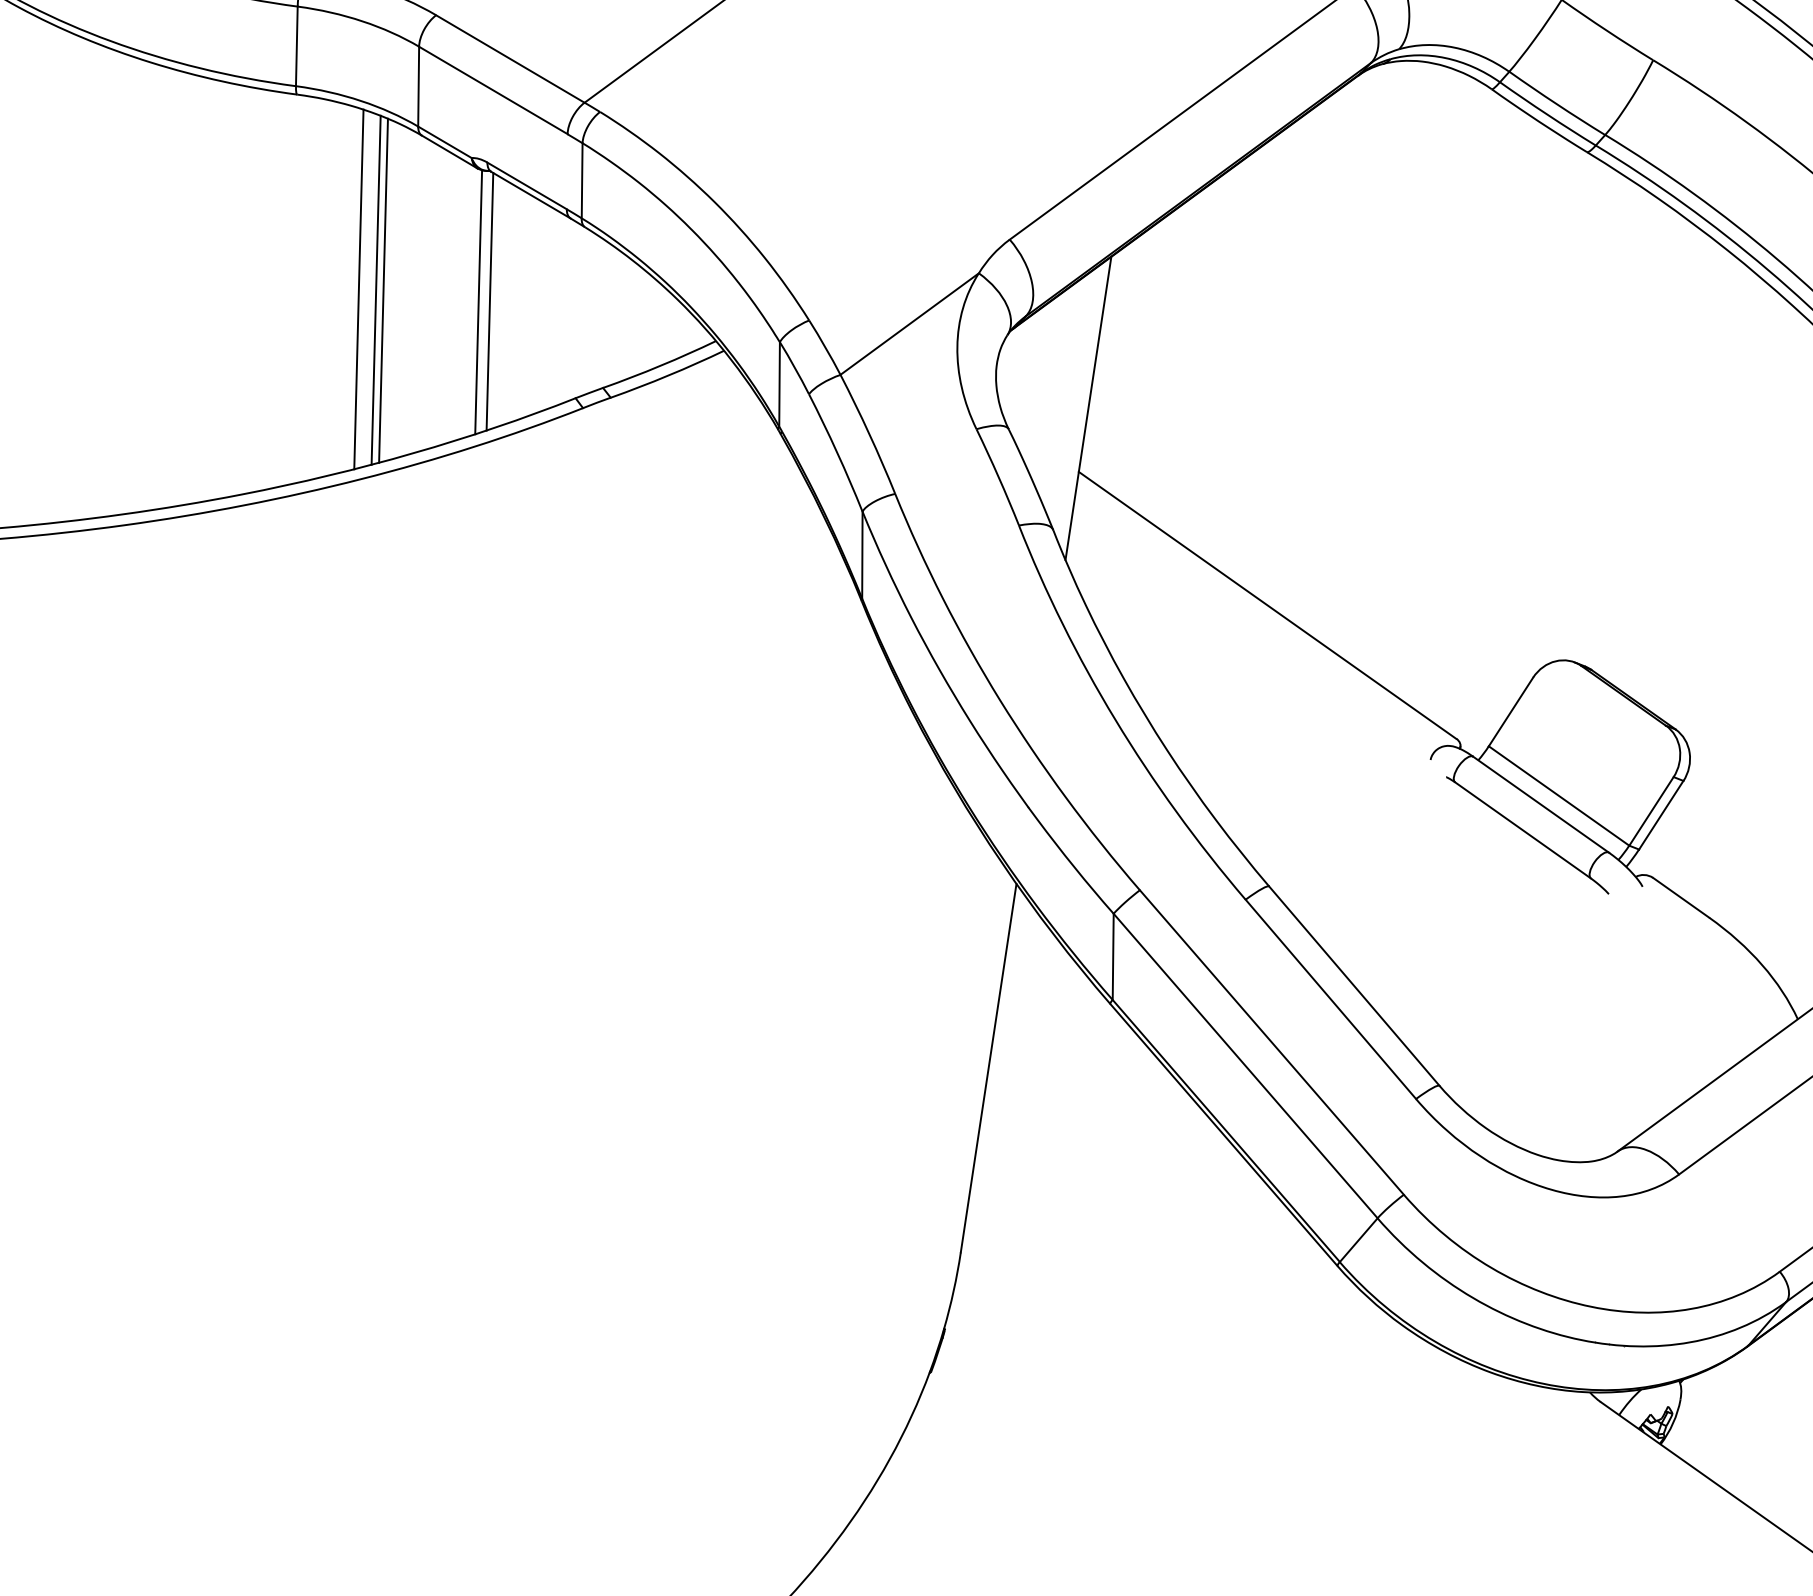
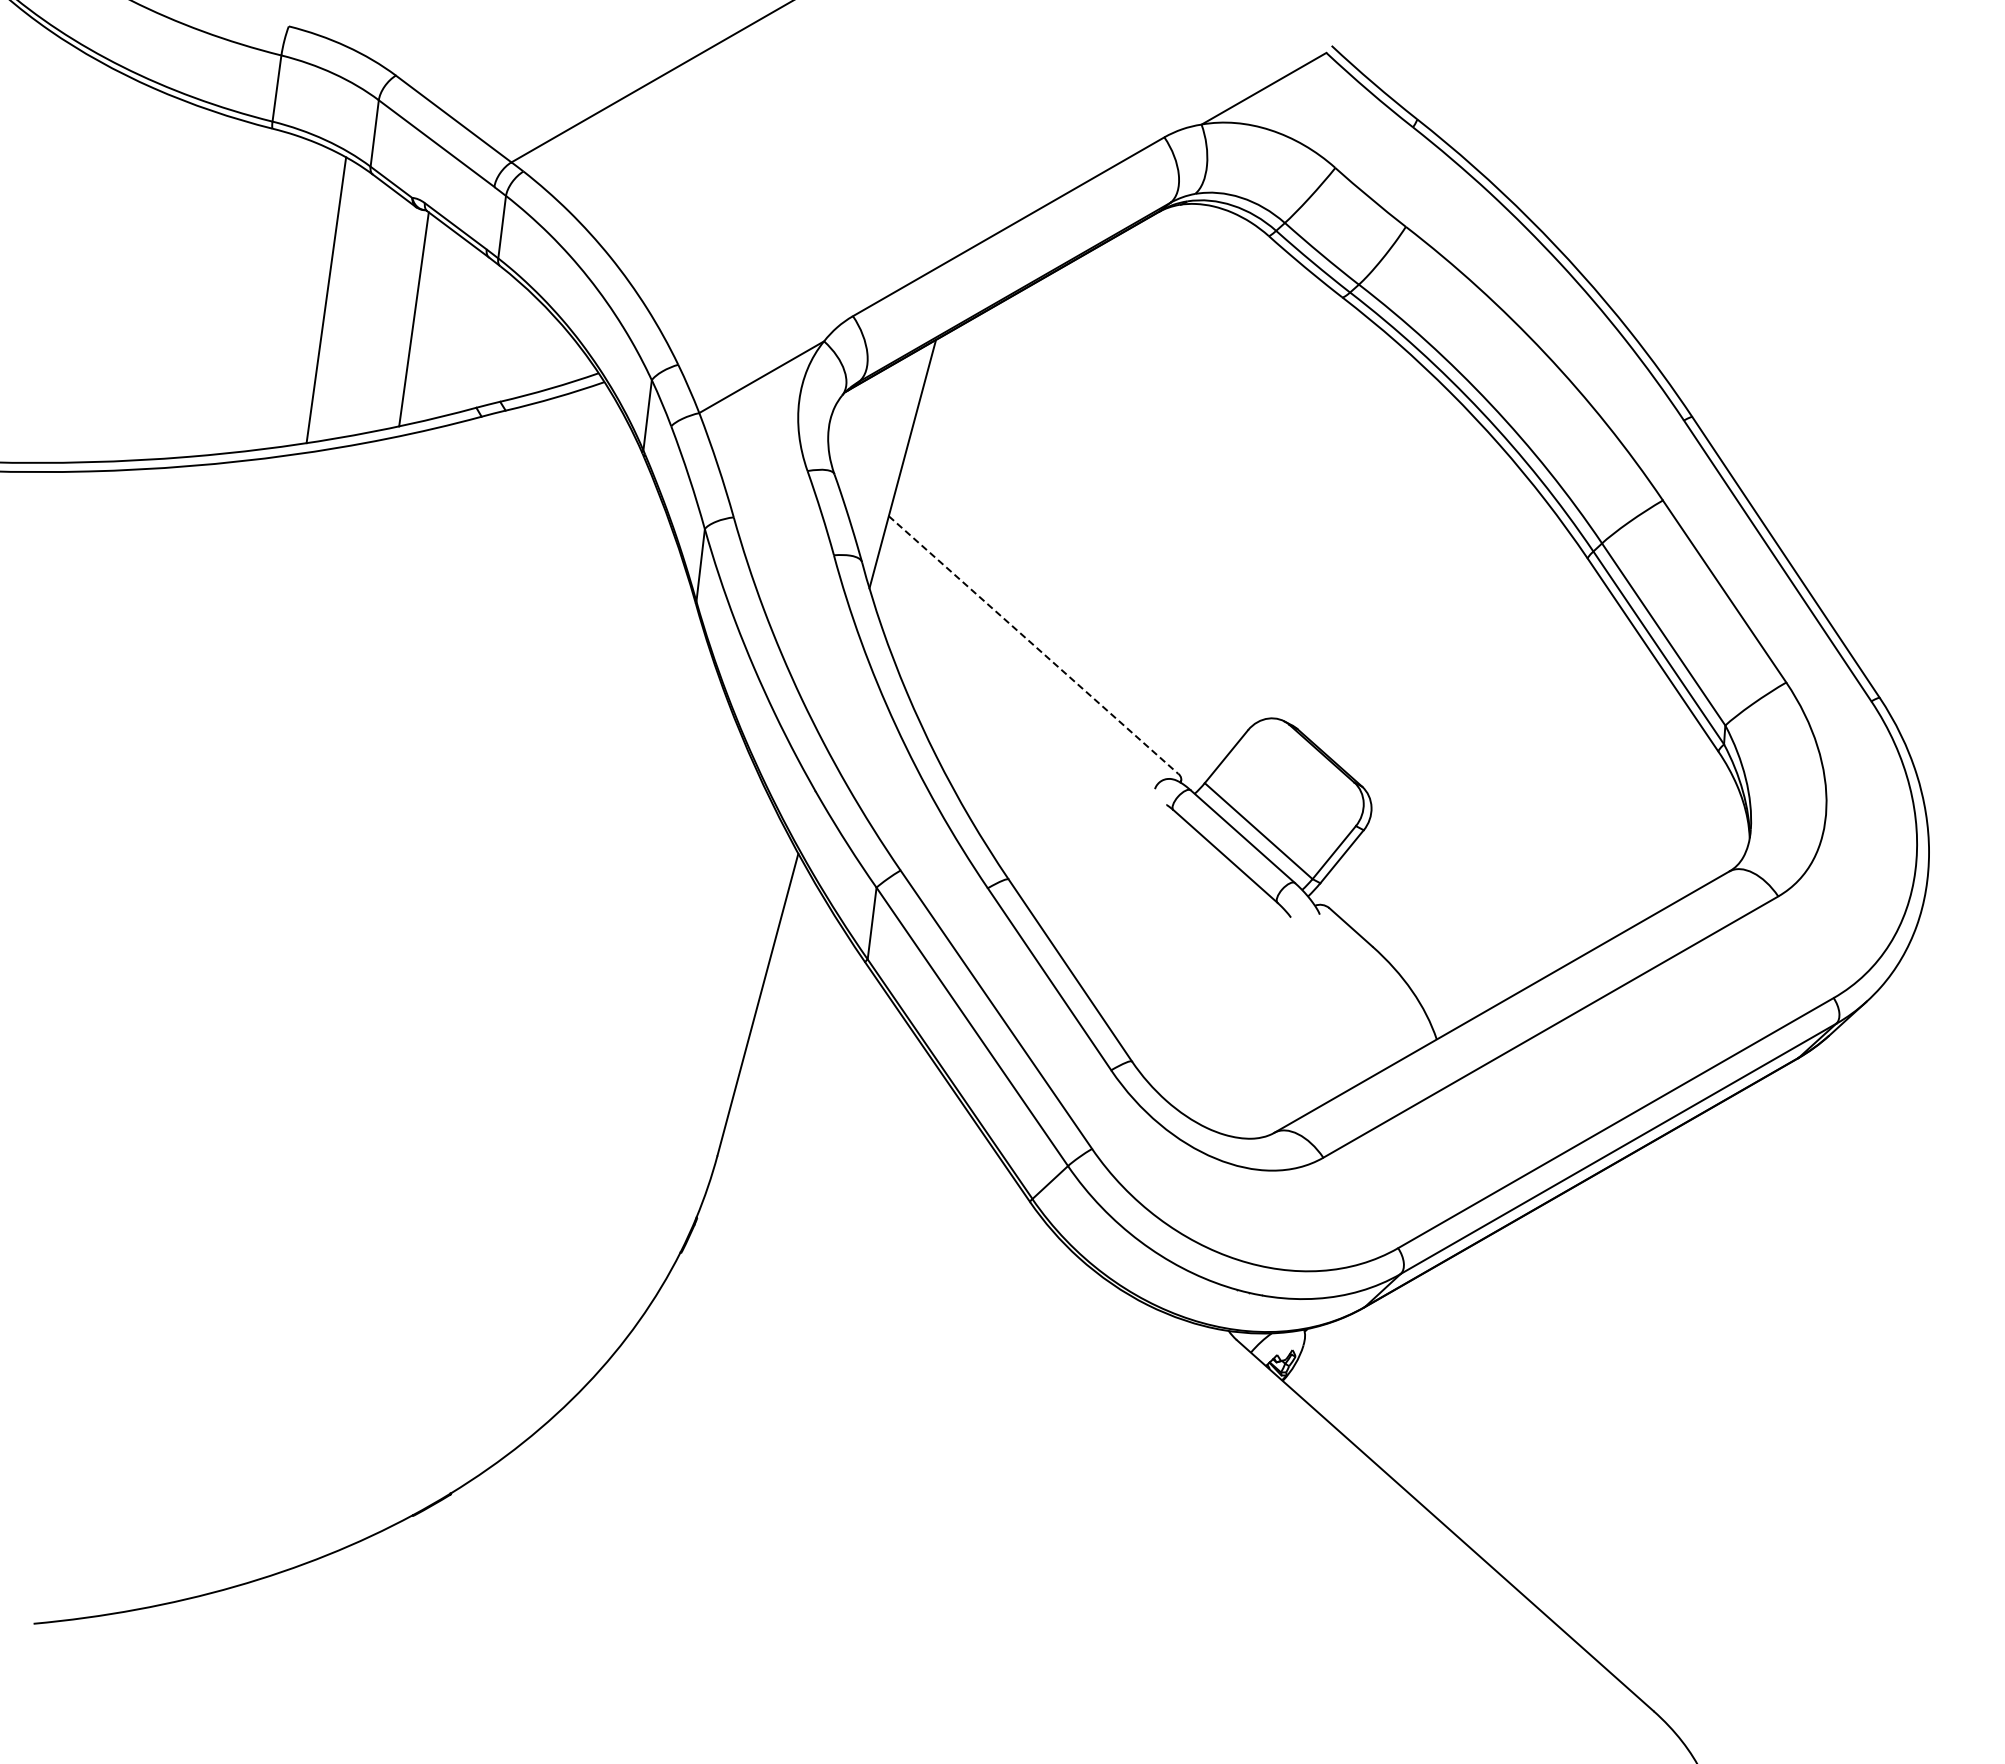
line: (358, 289) -> (305, 296), removed
line: (376, 290) -> (320, 299), removed
line: (478, 301) -> (404, 318), removed
line: (1267, 605) -> (1033, 645), solid -> dashed

